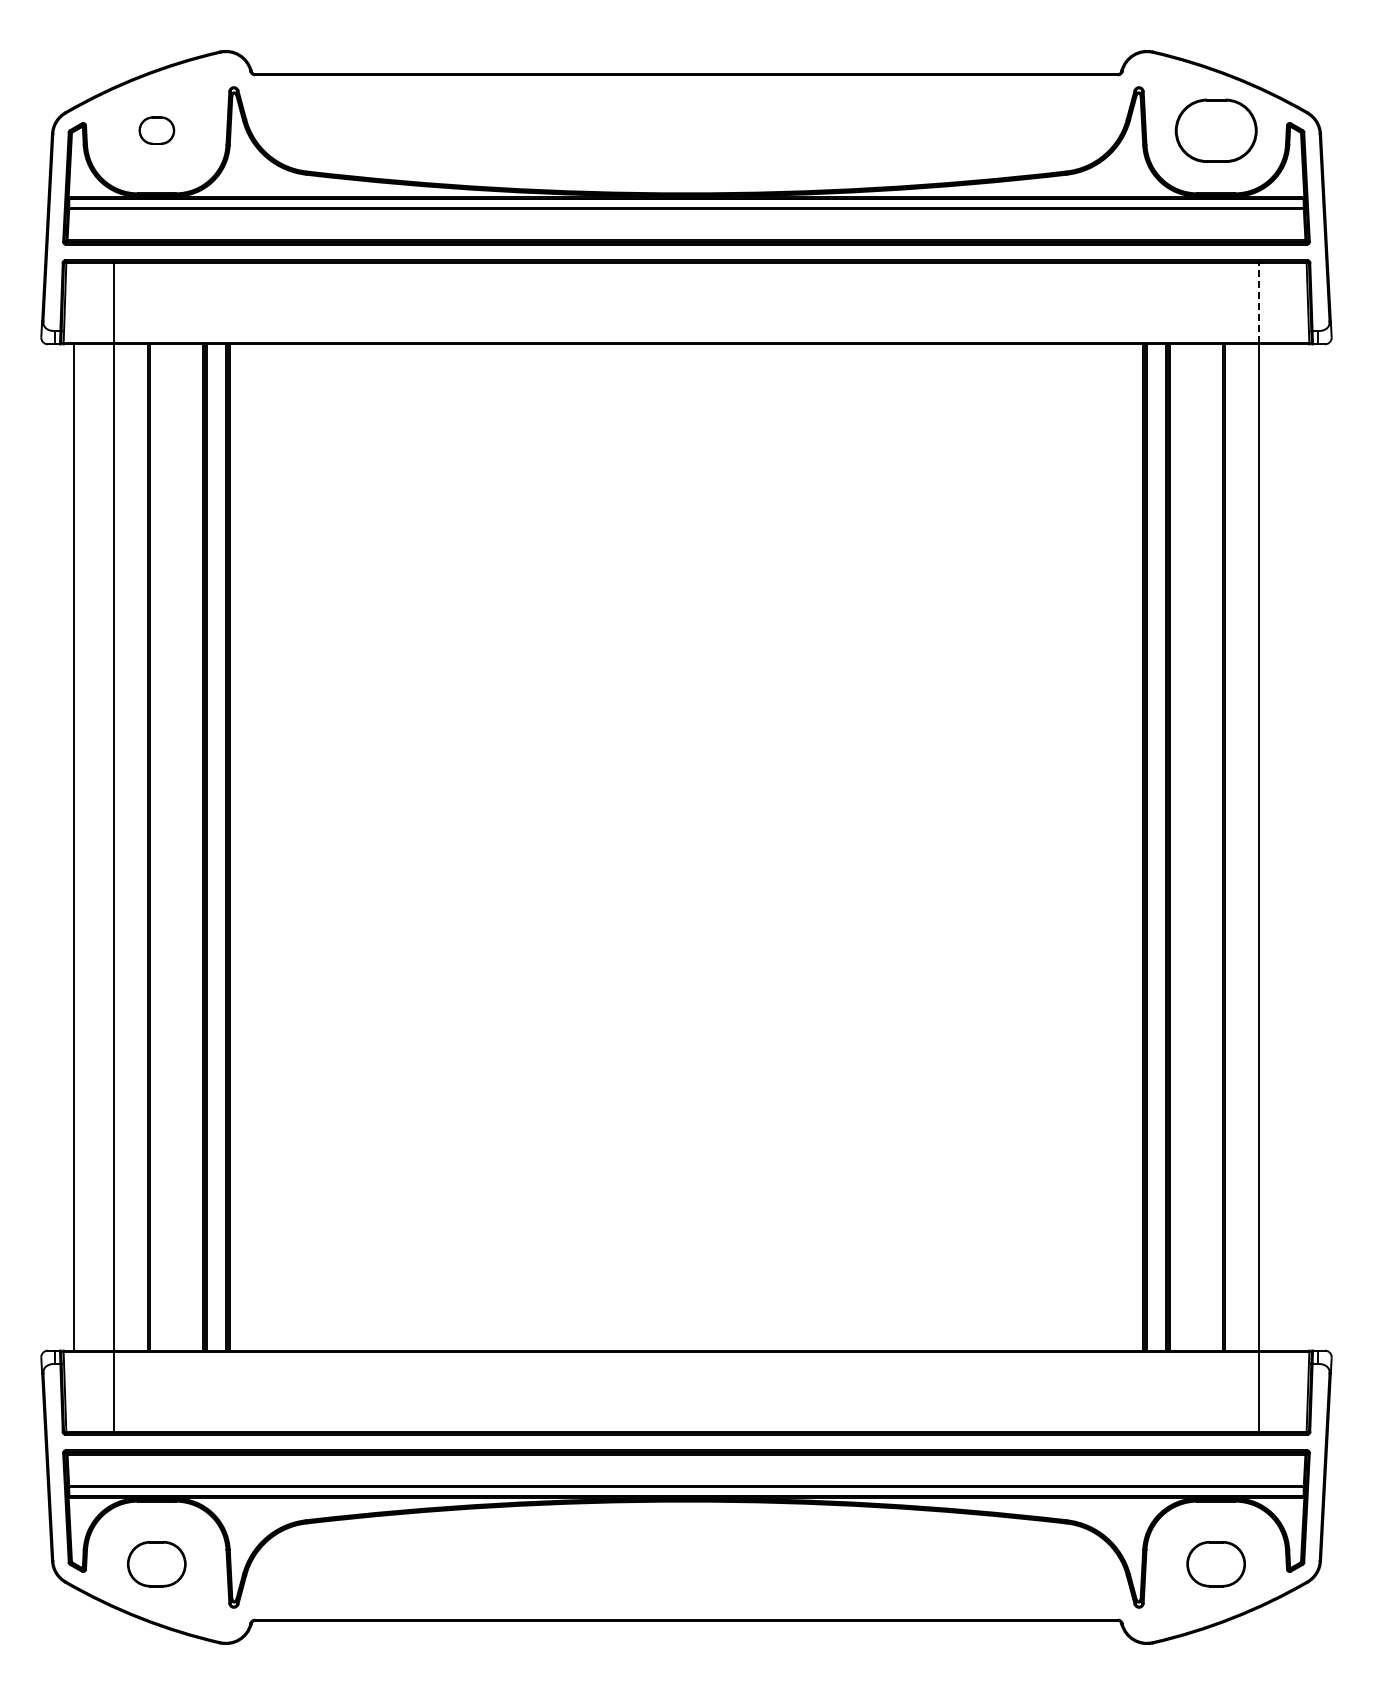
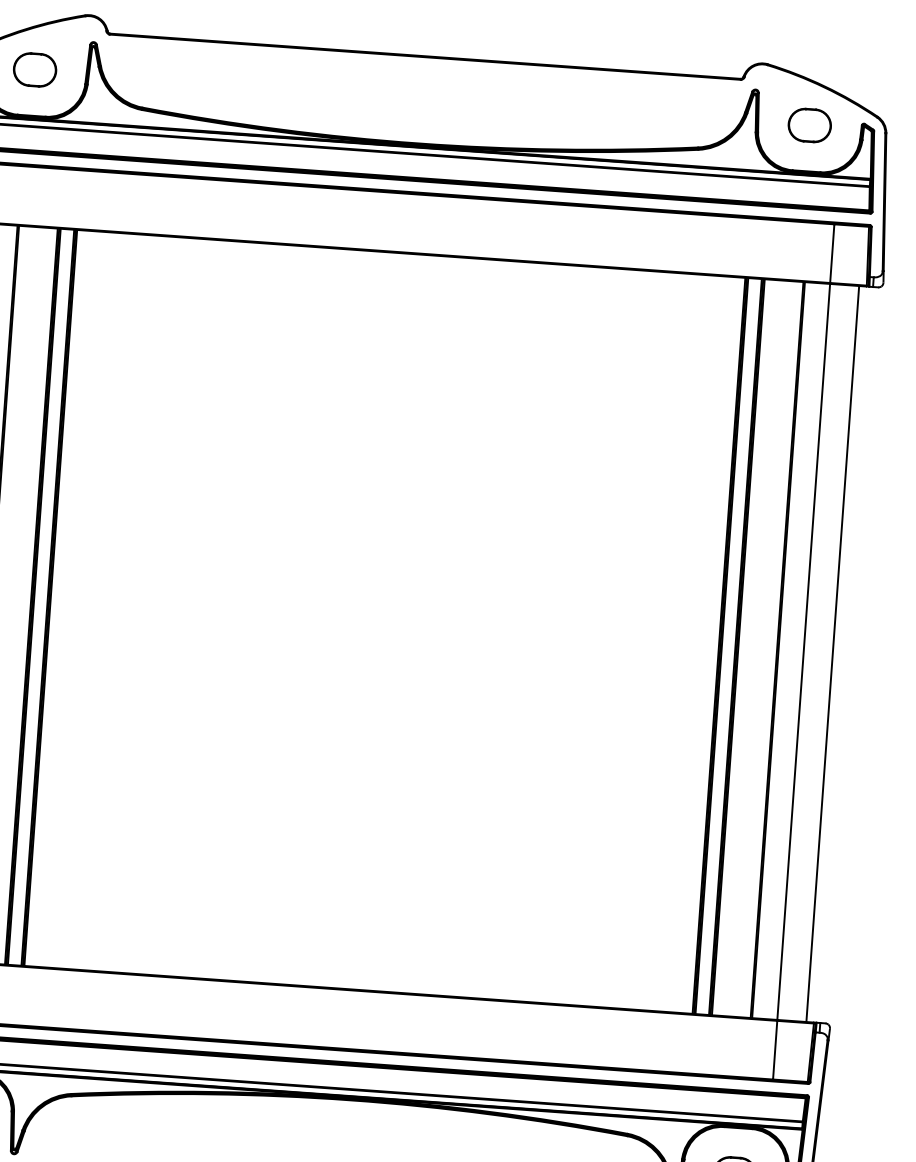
part: (156, 130) -> (34, 69), size x1.67
part: (1215, 130) -> (809, 125), size x0.71
line: (1259, 302) -> (832, 253), dashed -> solid
line: (1298, 847) -> (832, 654), added

